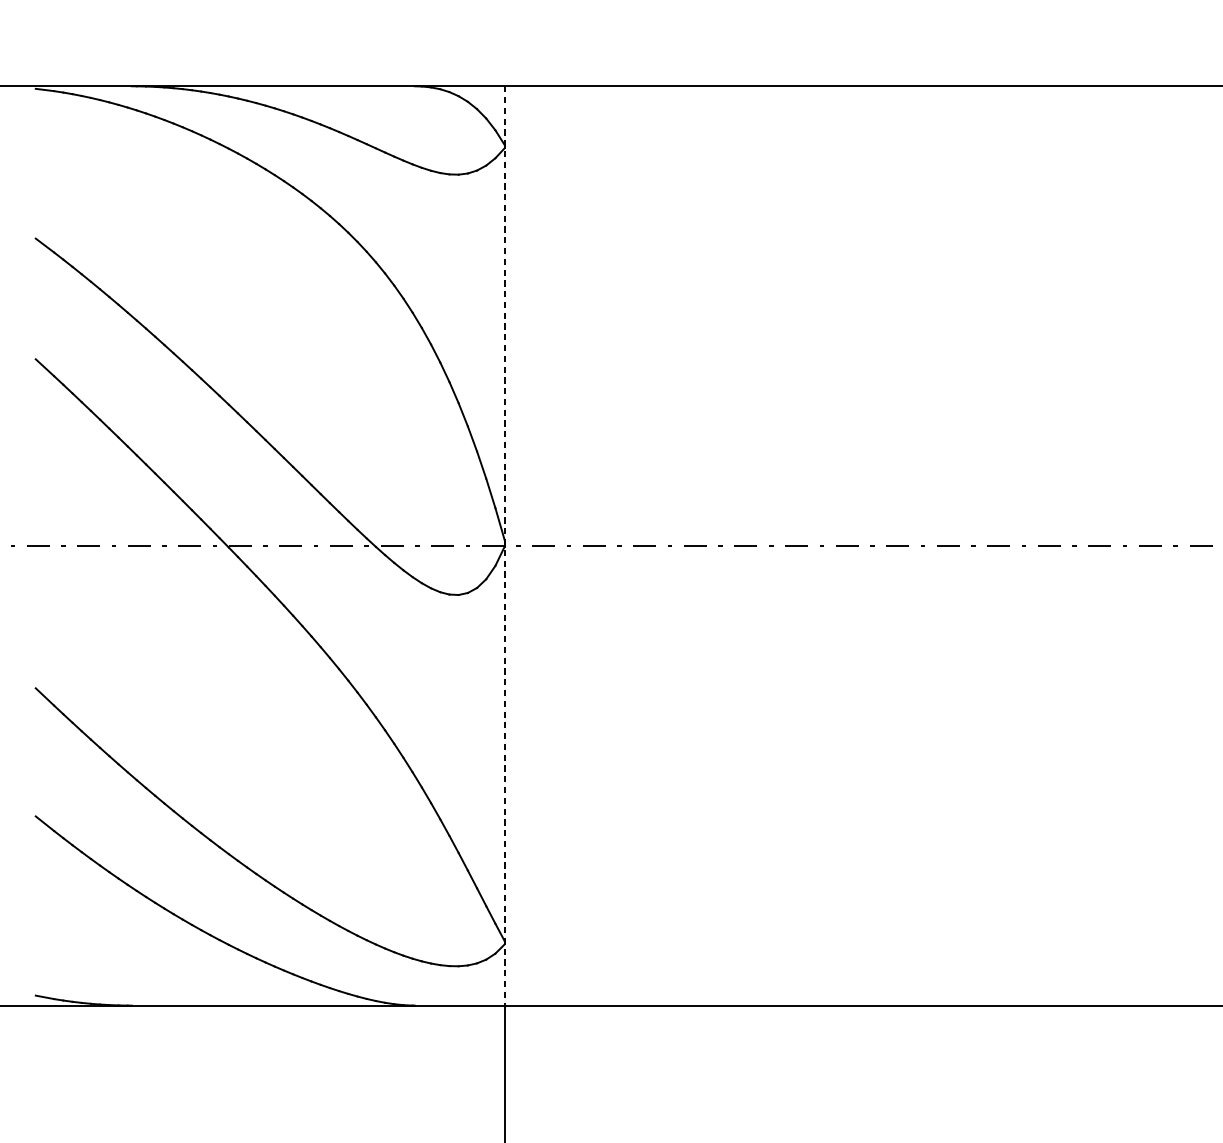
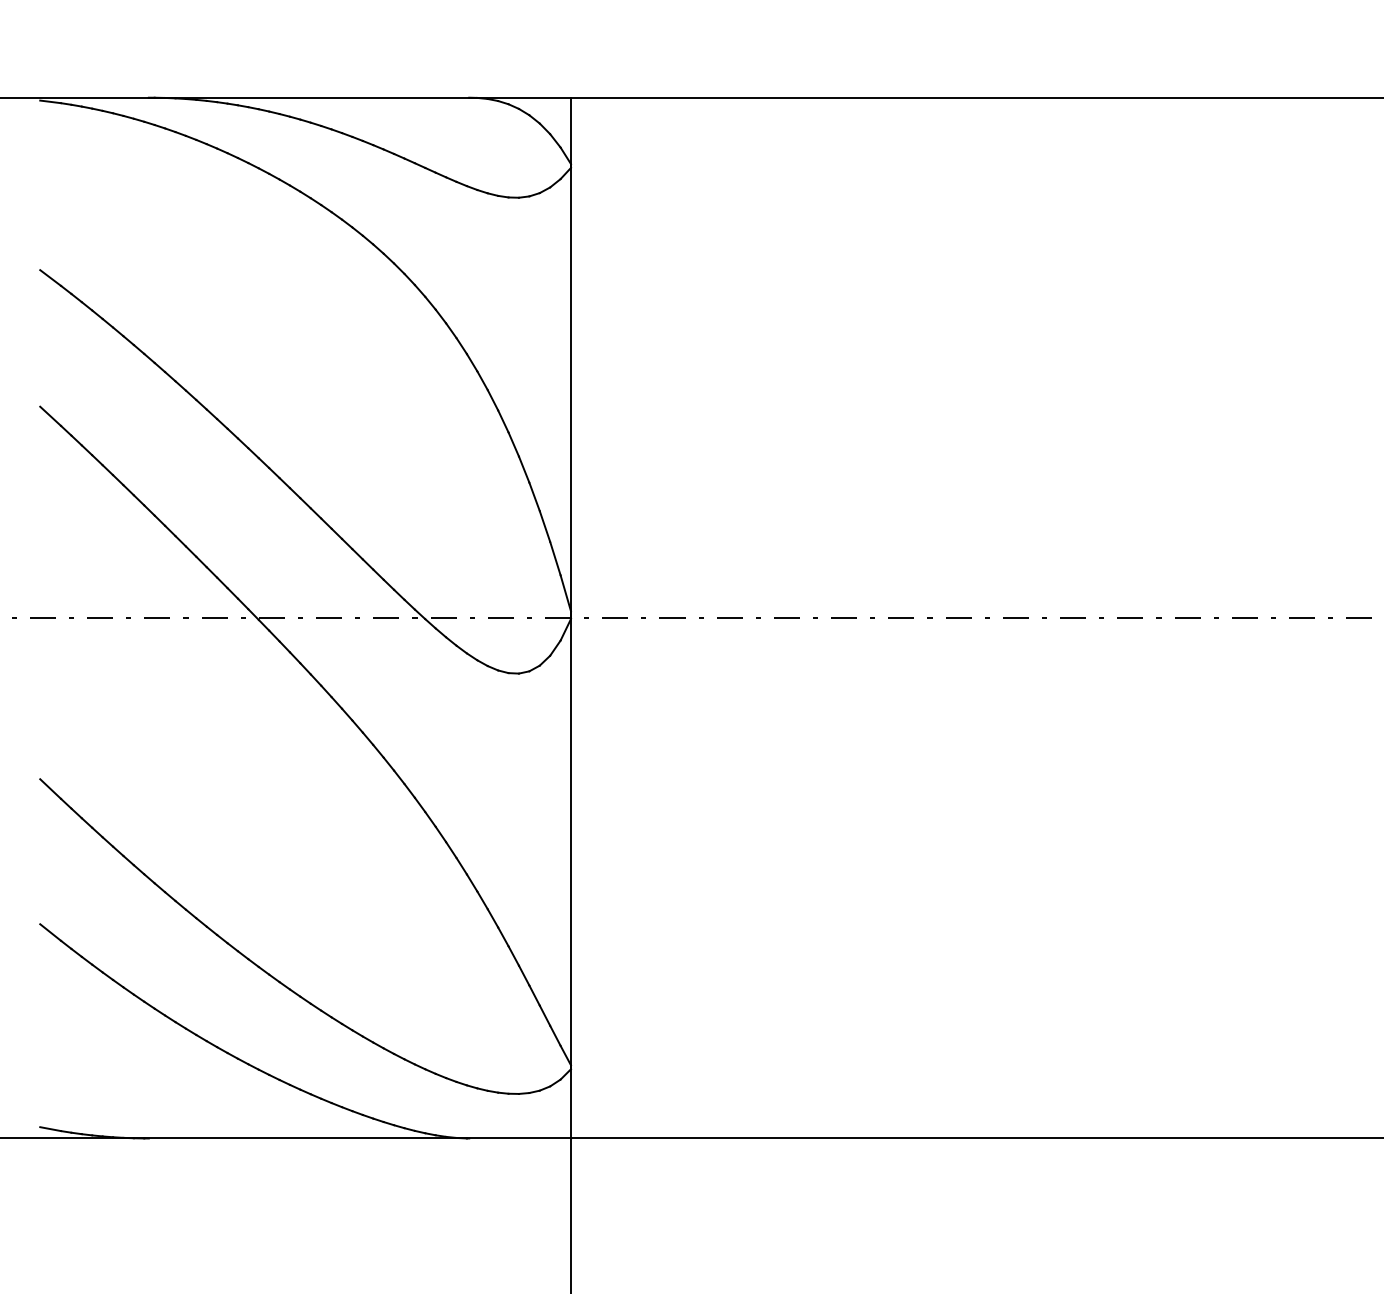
line: (505, 546) -> (571, 618), dashed -> solid

